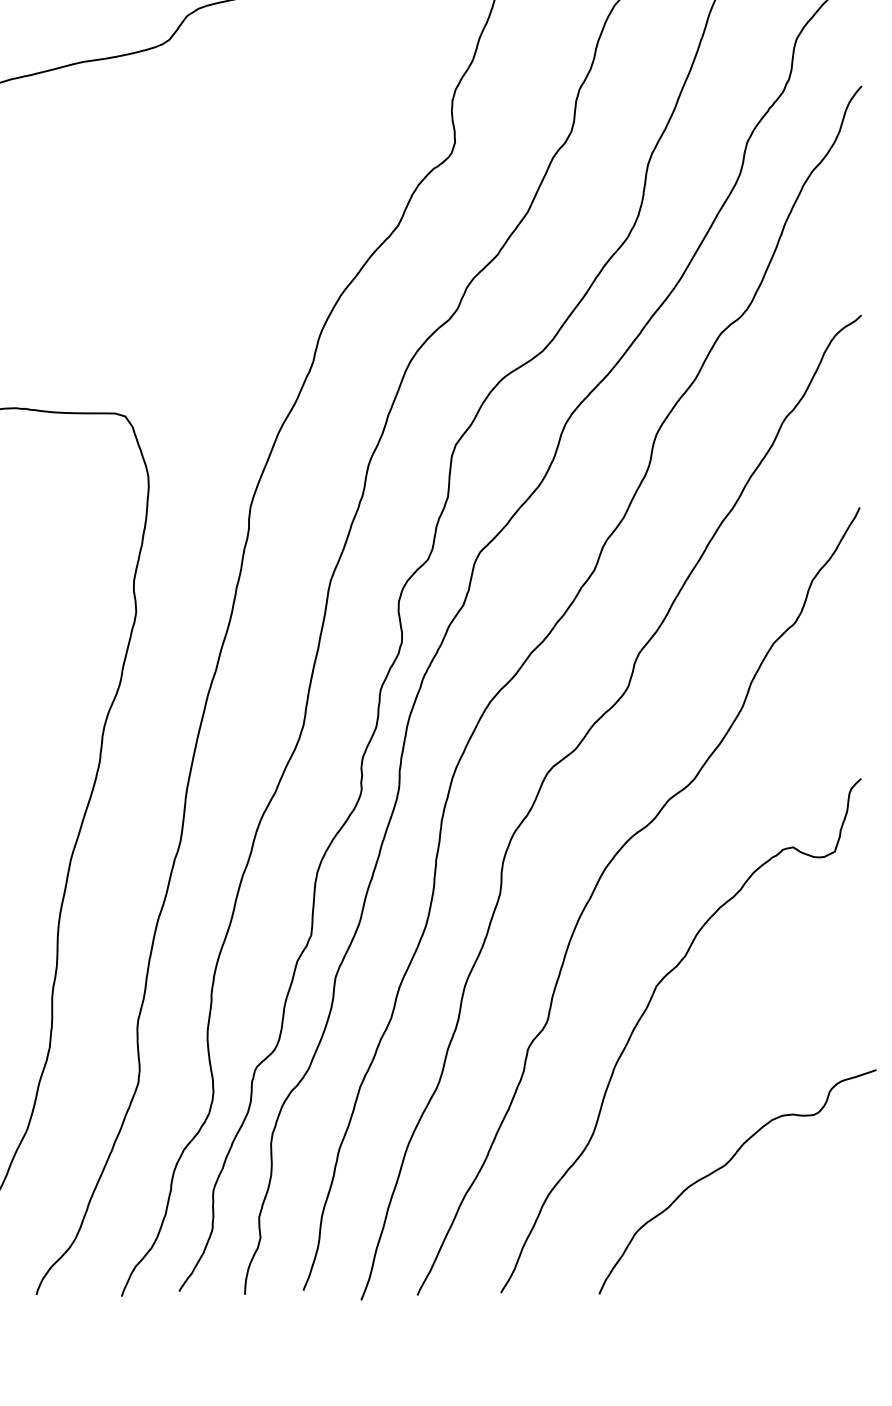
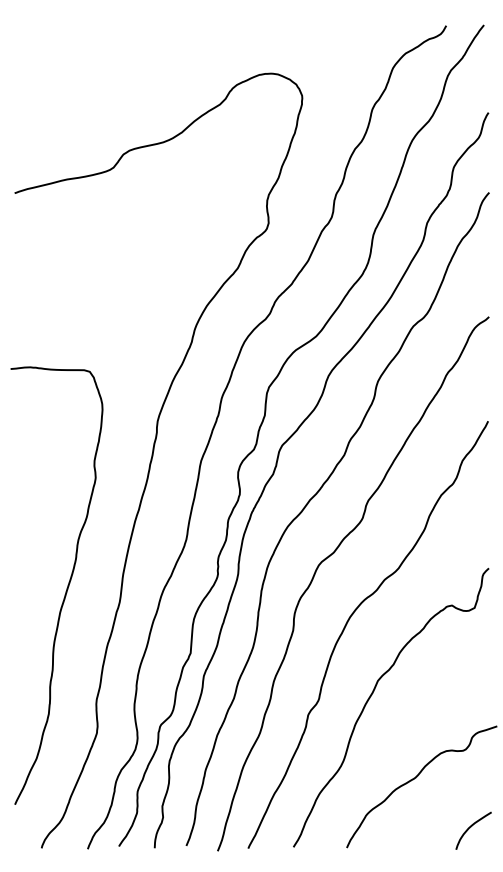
curve: (828, 1256) -> (471, 827), added

